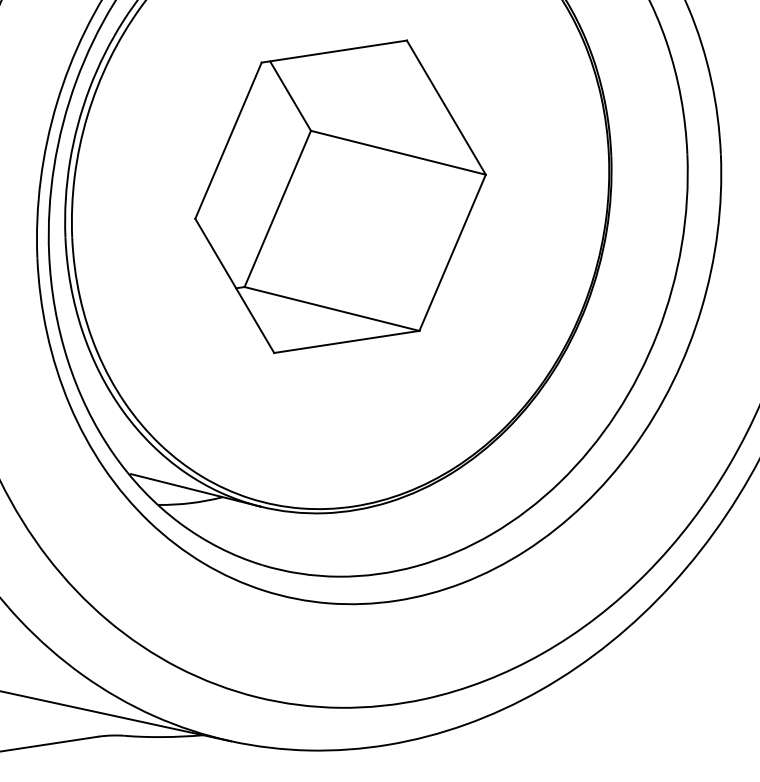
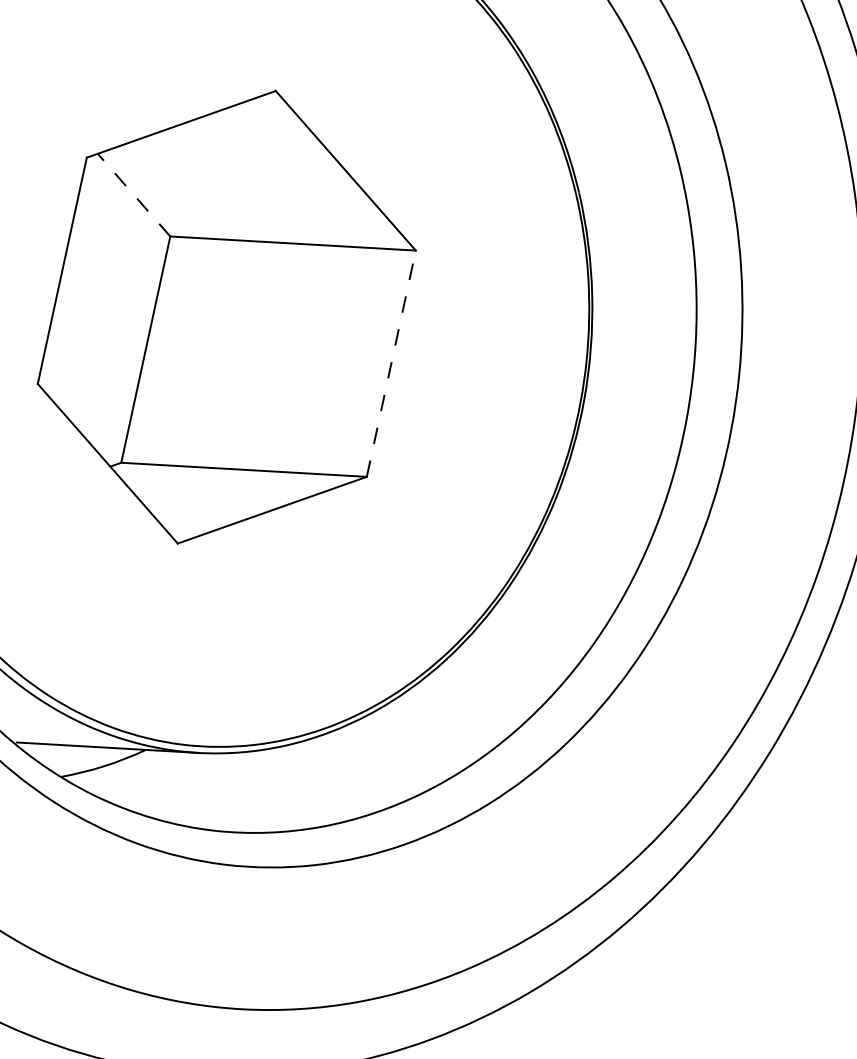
line: (290, 95) -> (133, 194), solid -> dashed
line: (452, 252) -> (391, 363), solid -> dashed

